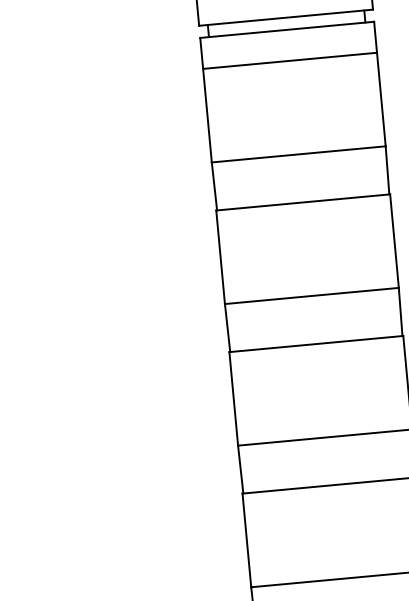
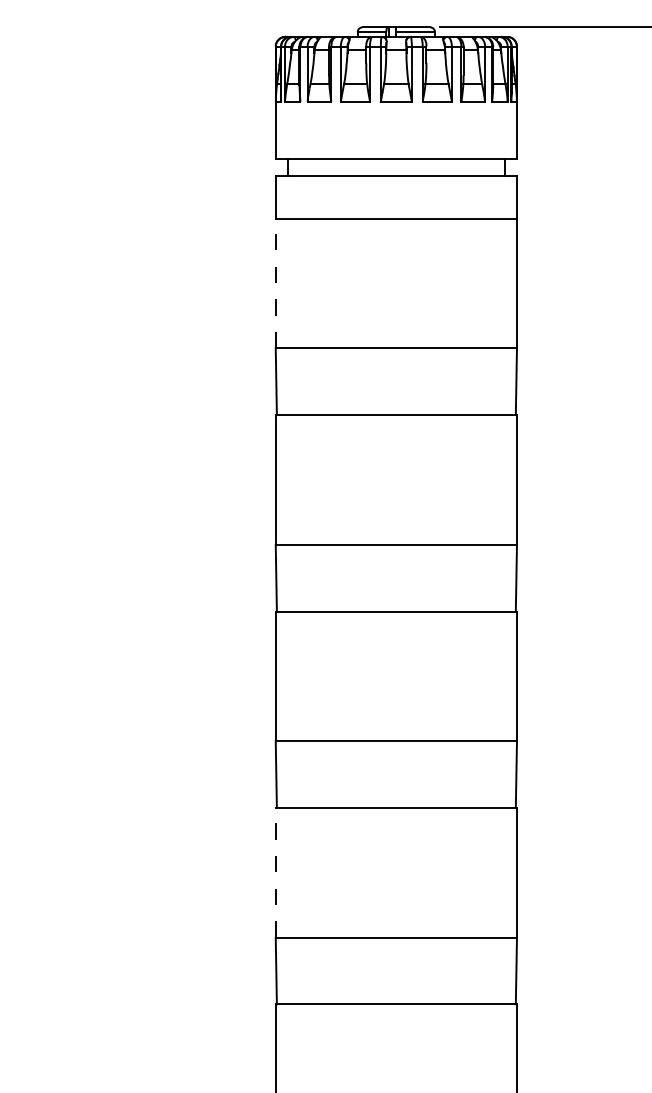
line: (207, 115) -> (275, 283), solid -> dashed
line: (246, 540) -> (275, 872), solid -> dashed

